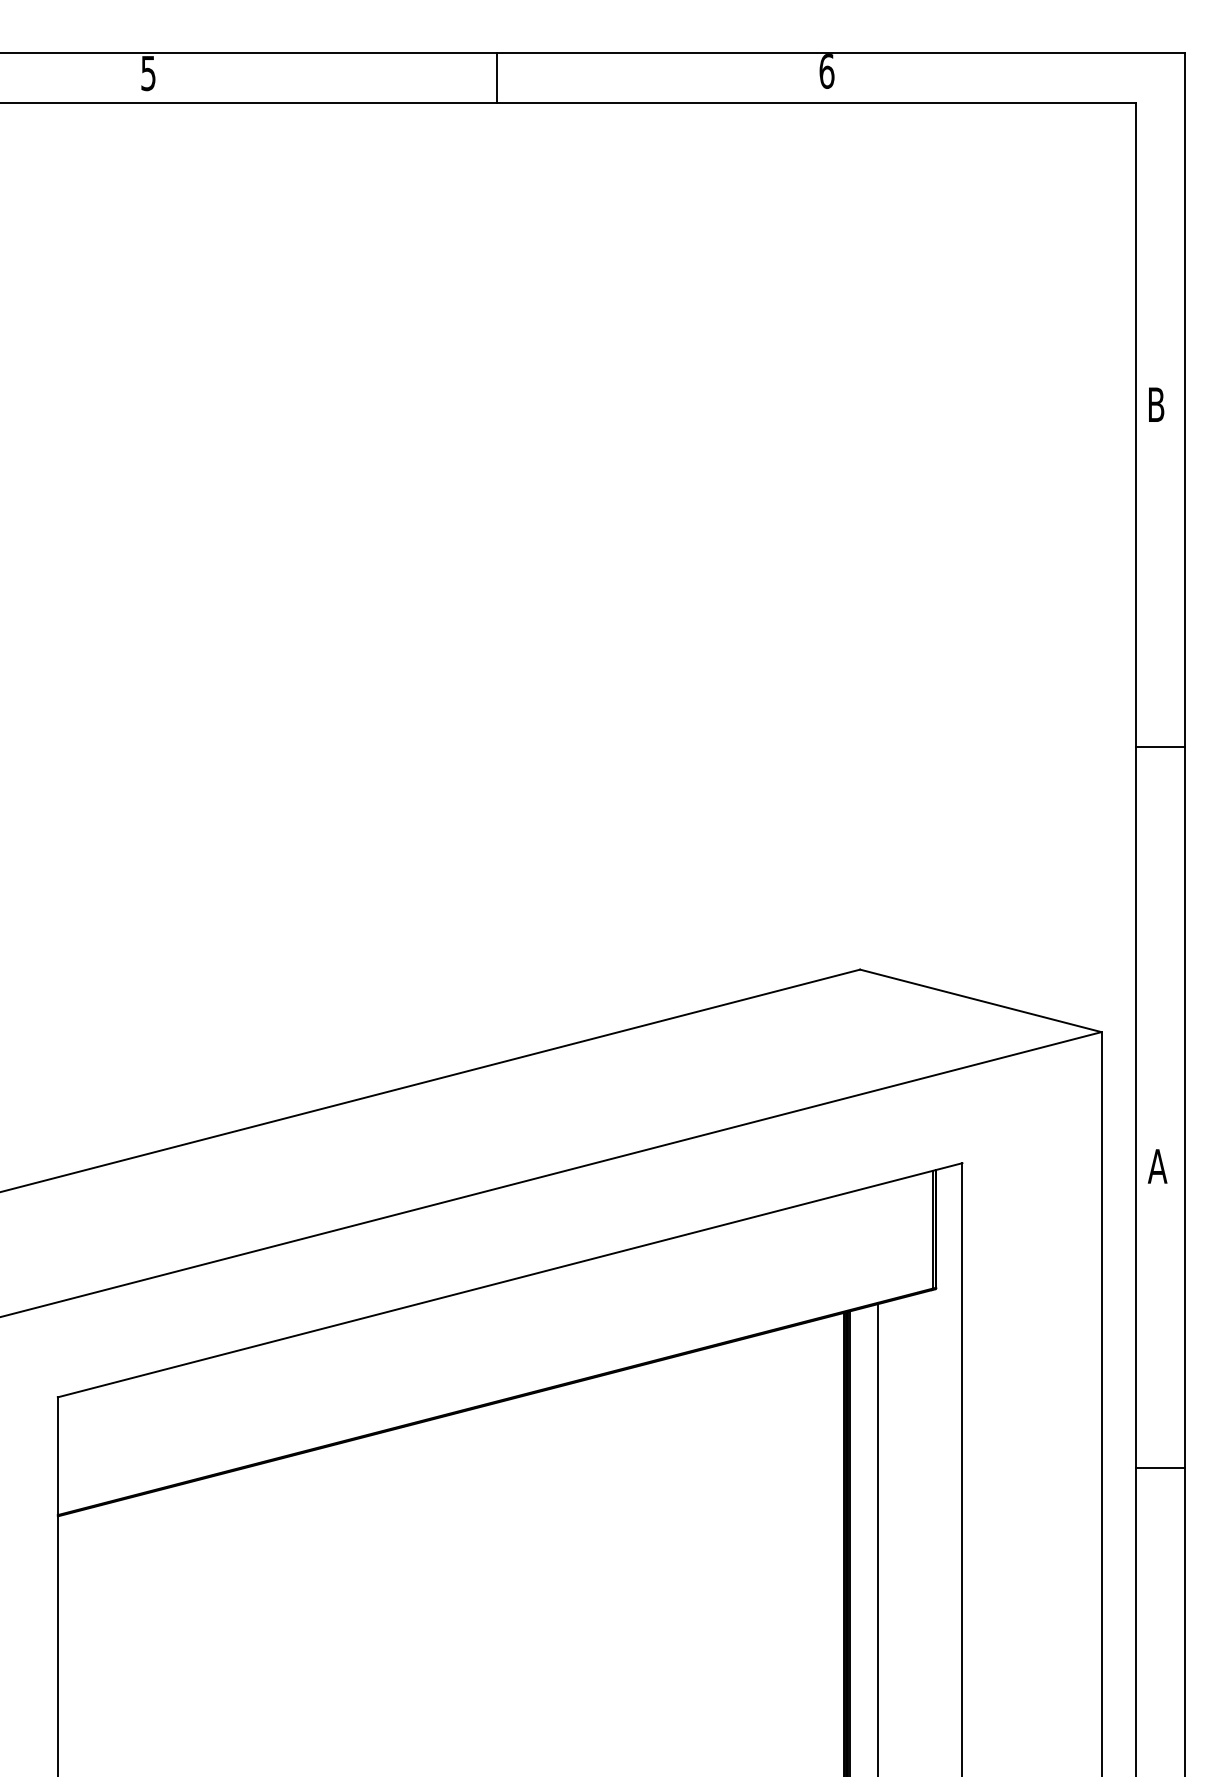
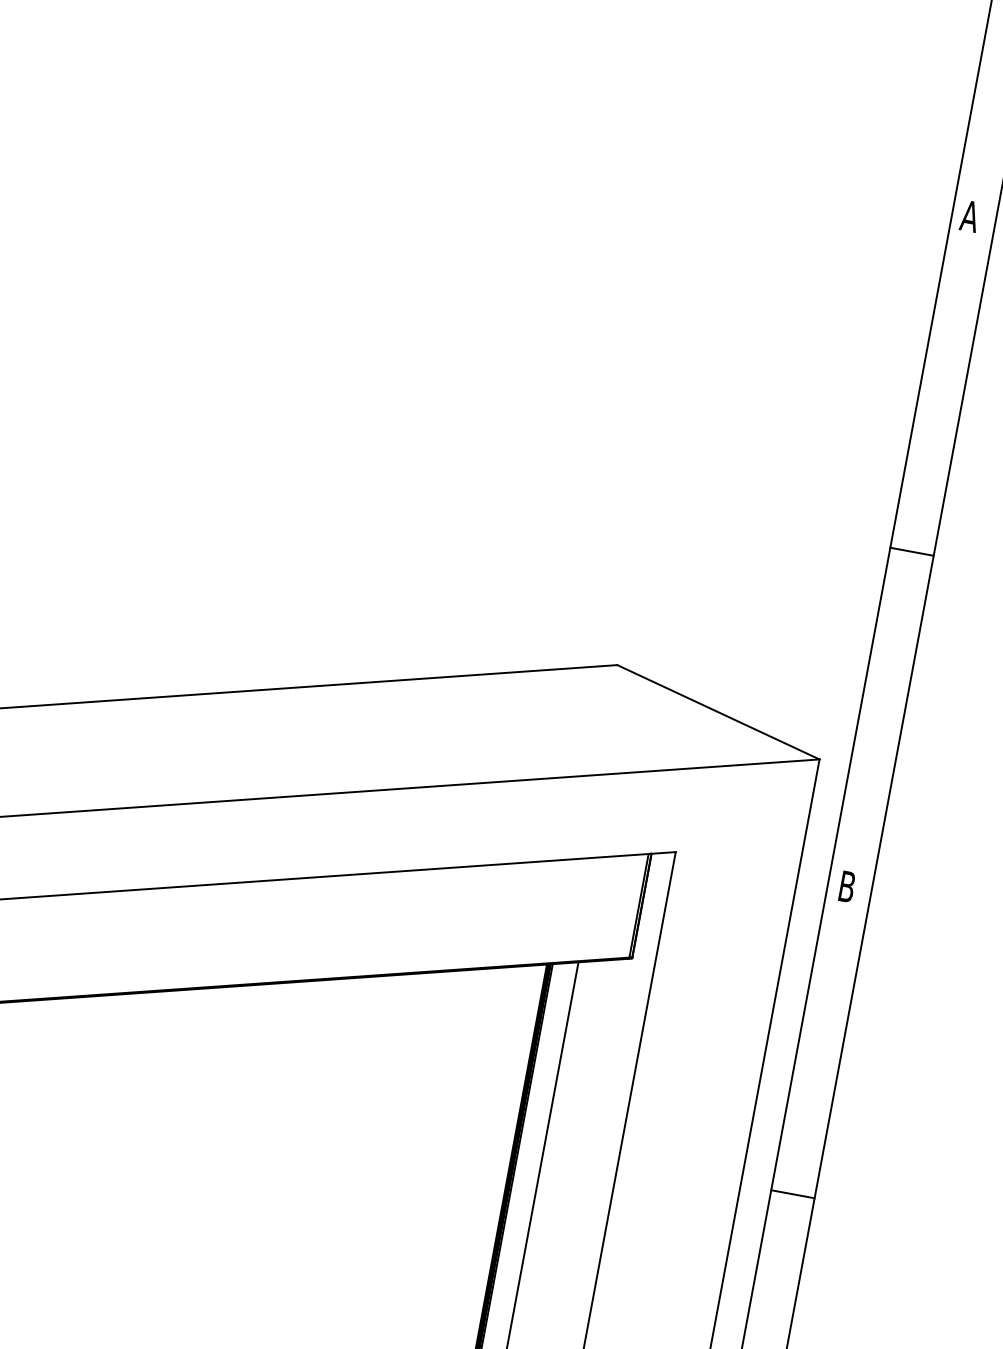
text: (1155, 404) -> (969, 215), B -> A
line: (1160, 747) -> (911, 552), moved
text: (1157, 1166) -> (846, 886), A -> B
line: (1160, 1468) -> (792, 1194), moved

